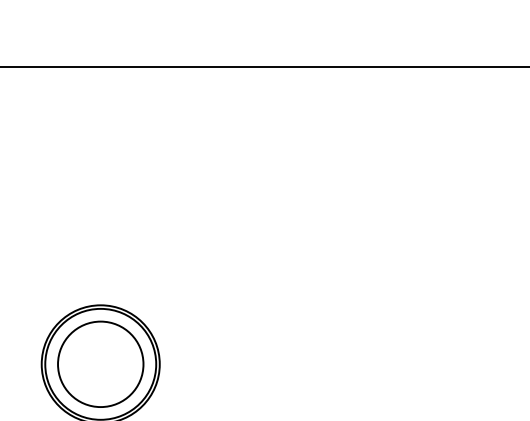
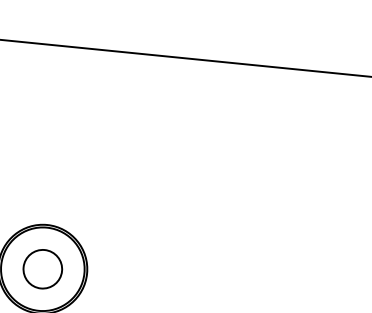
circle: (100, 364) -> (42, 269), size x0.6

